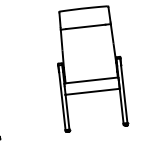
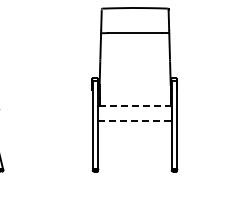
line: (91, 80) -> (135, 106), solid -> dashed
line: (92, 91) -> (134, 121), solid -> dashed

